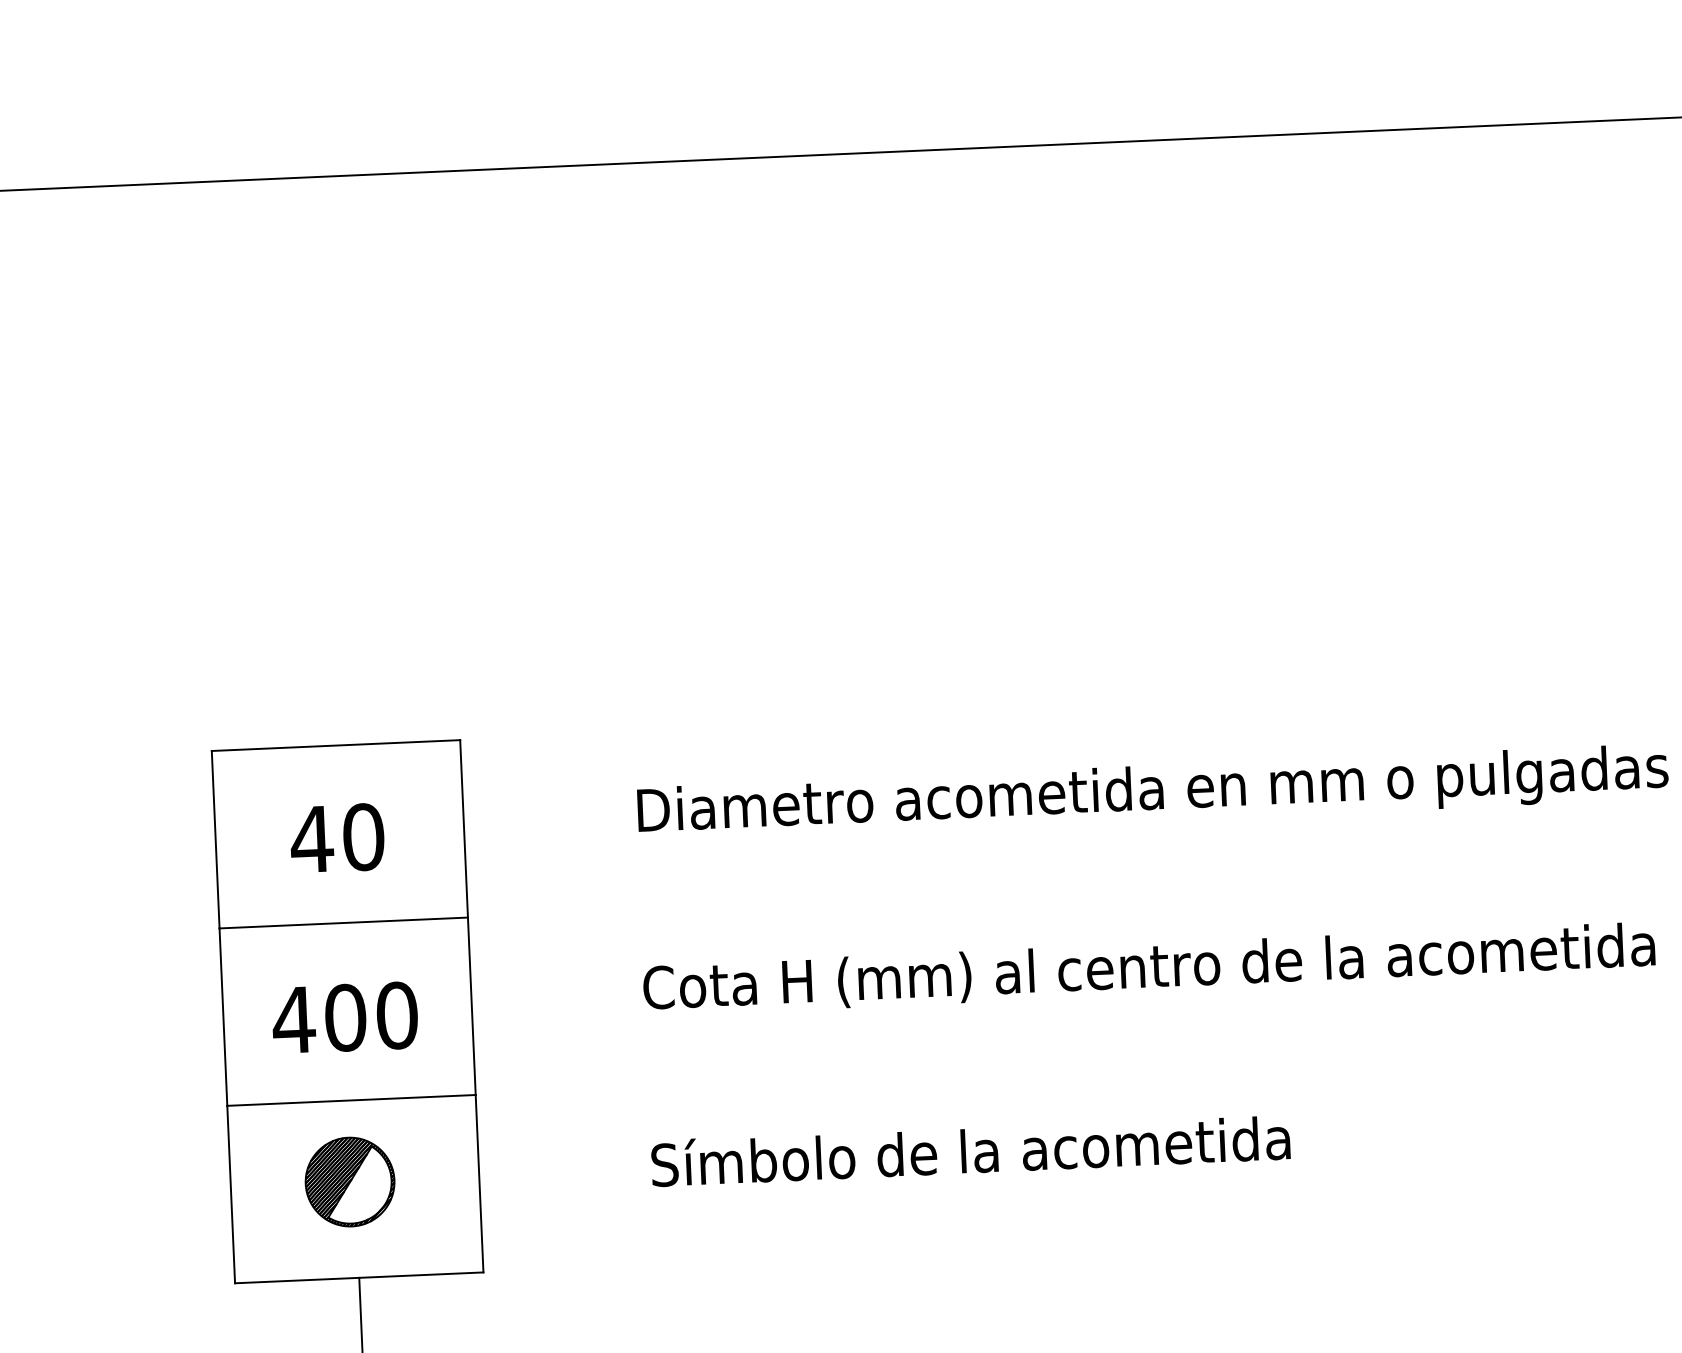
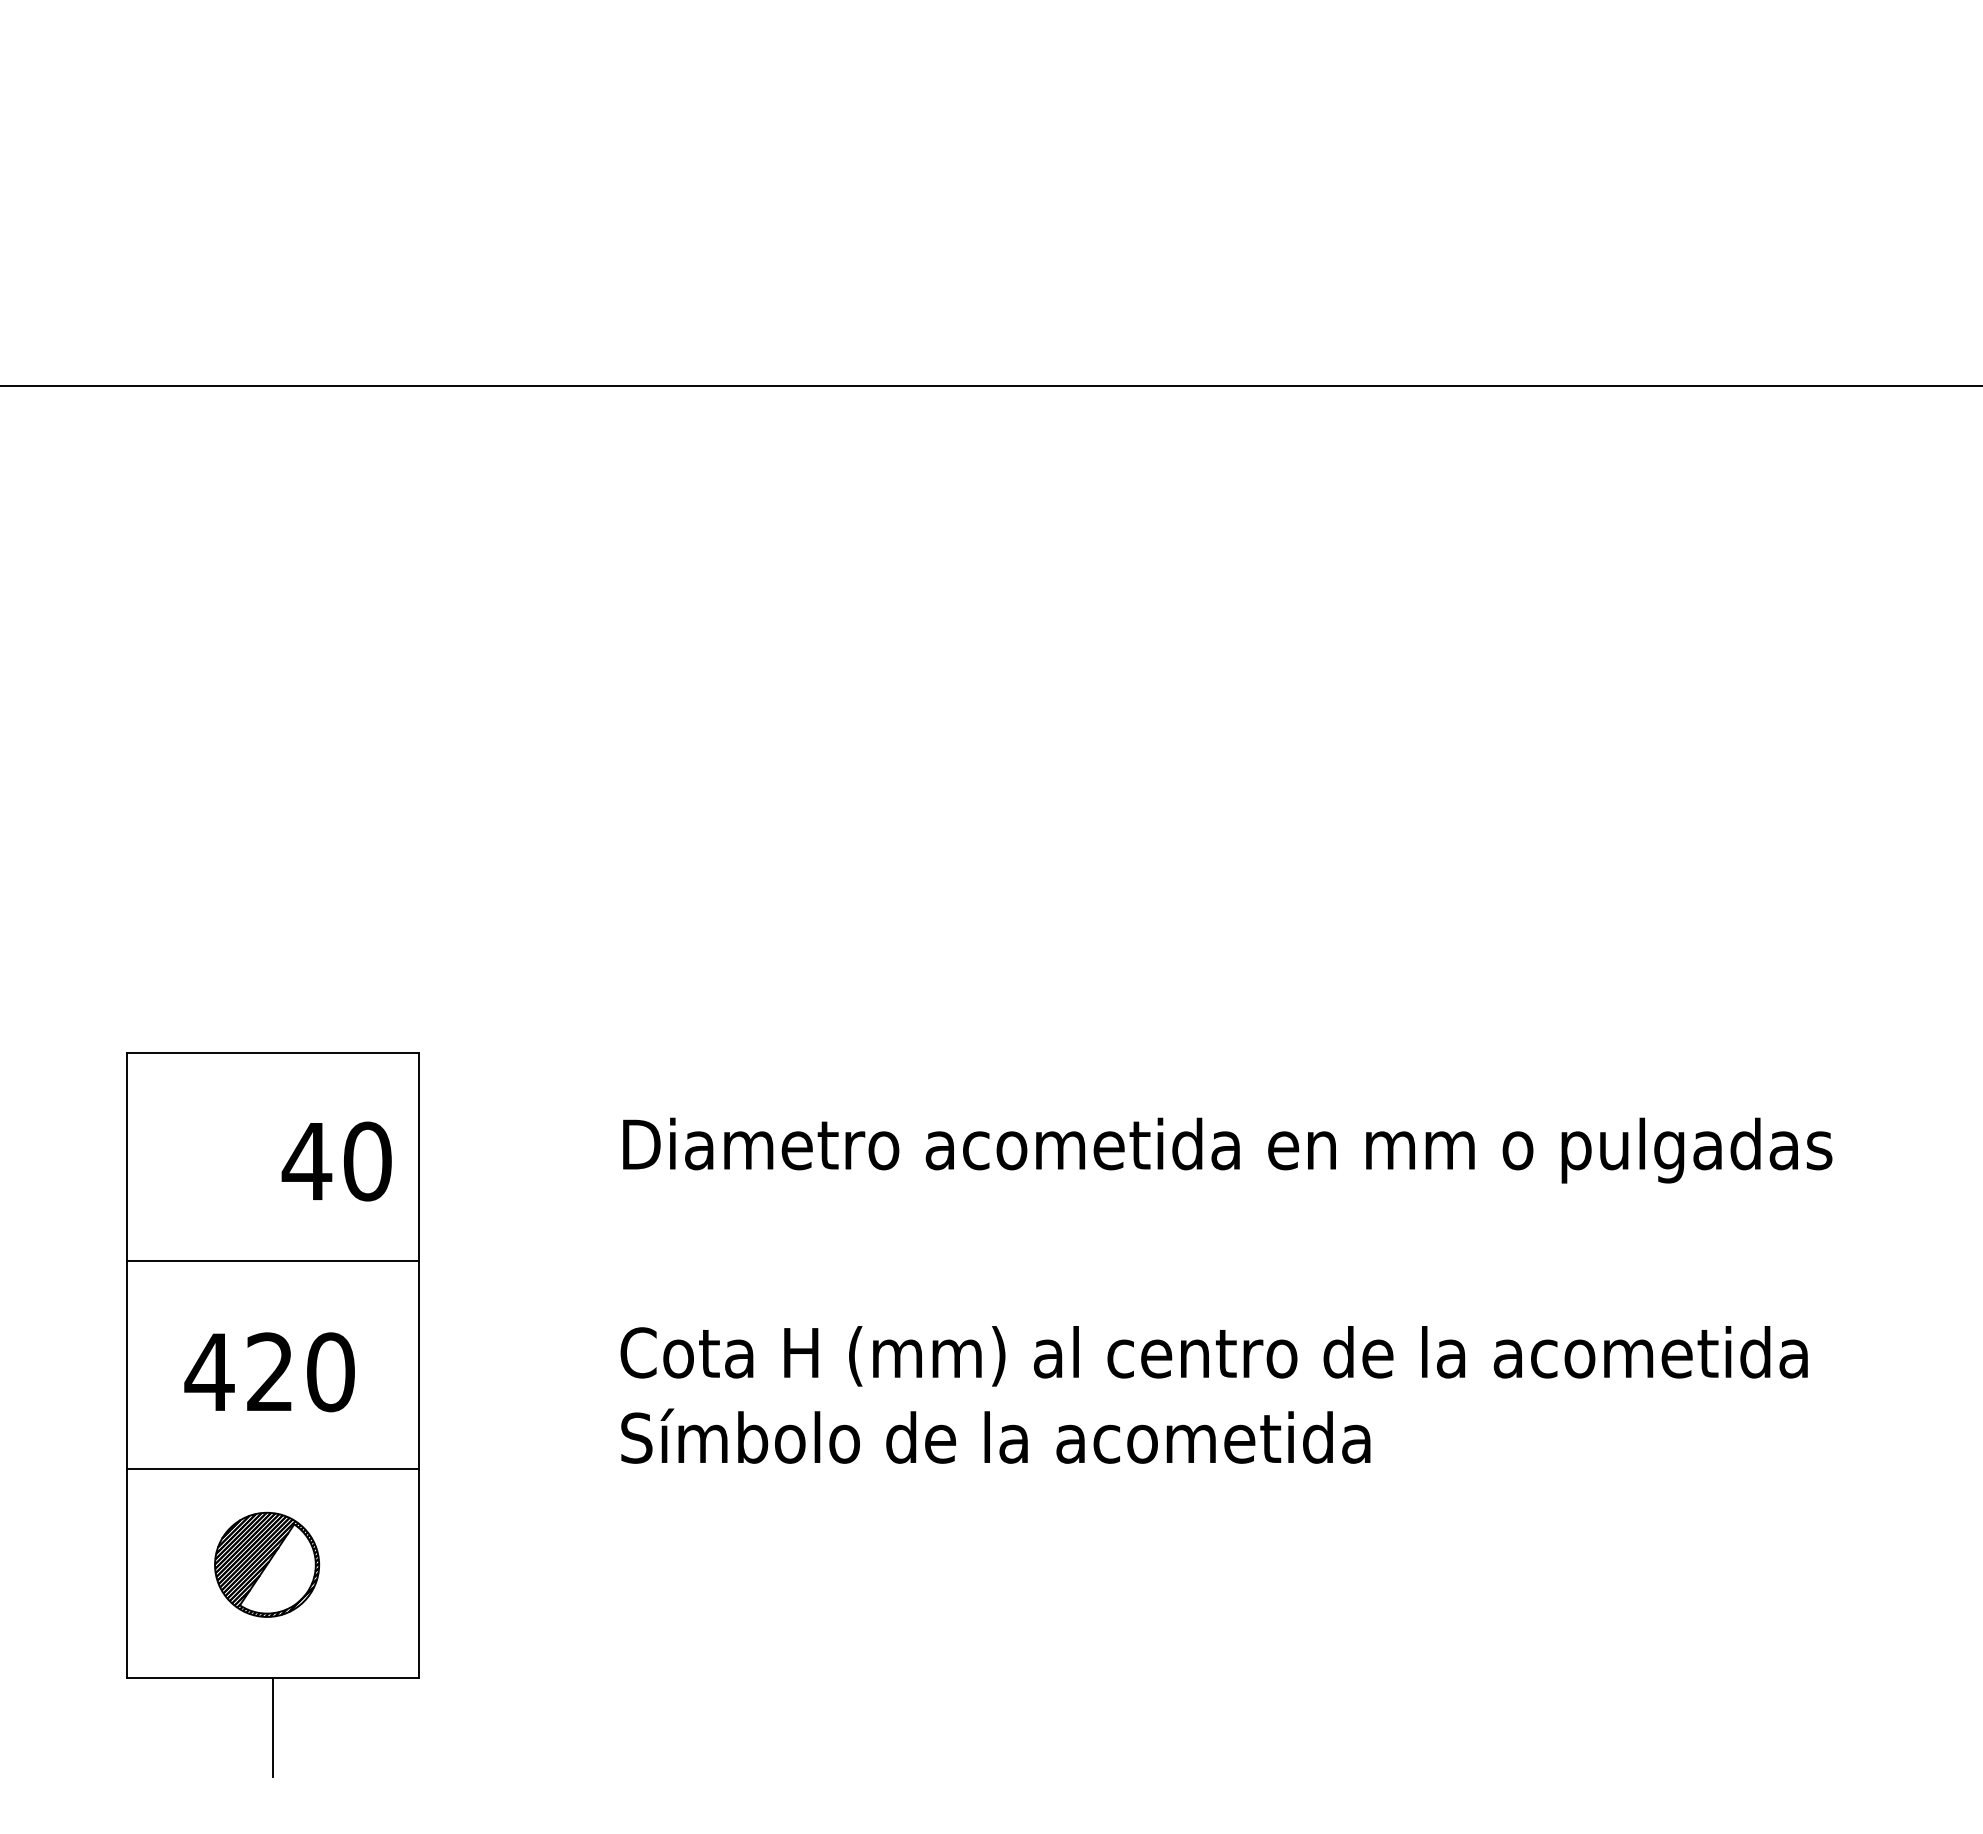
text: (337, 838) -> (336, 1161), moved
text: (345, 1018) -> (270, 1372), 400 -> 420
text: (970, 1149) -> (995, 1435), moved

